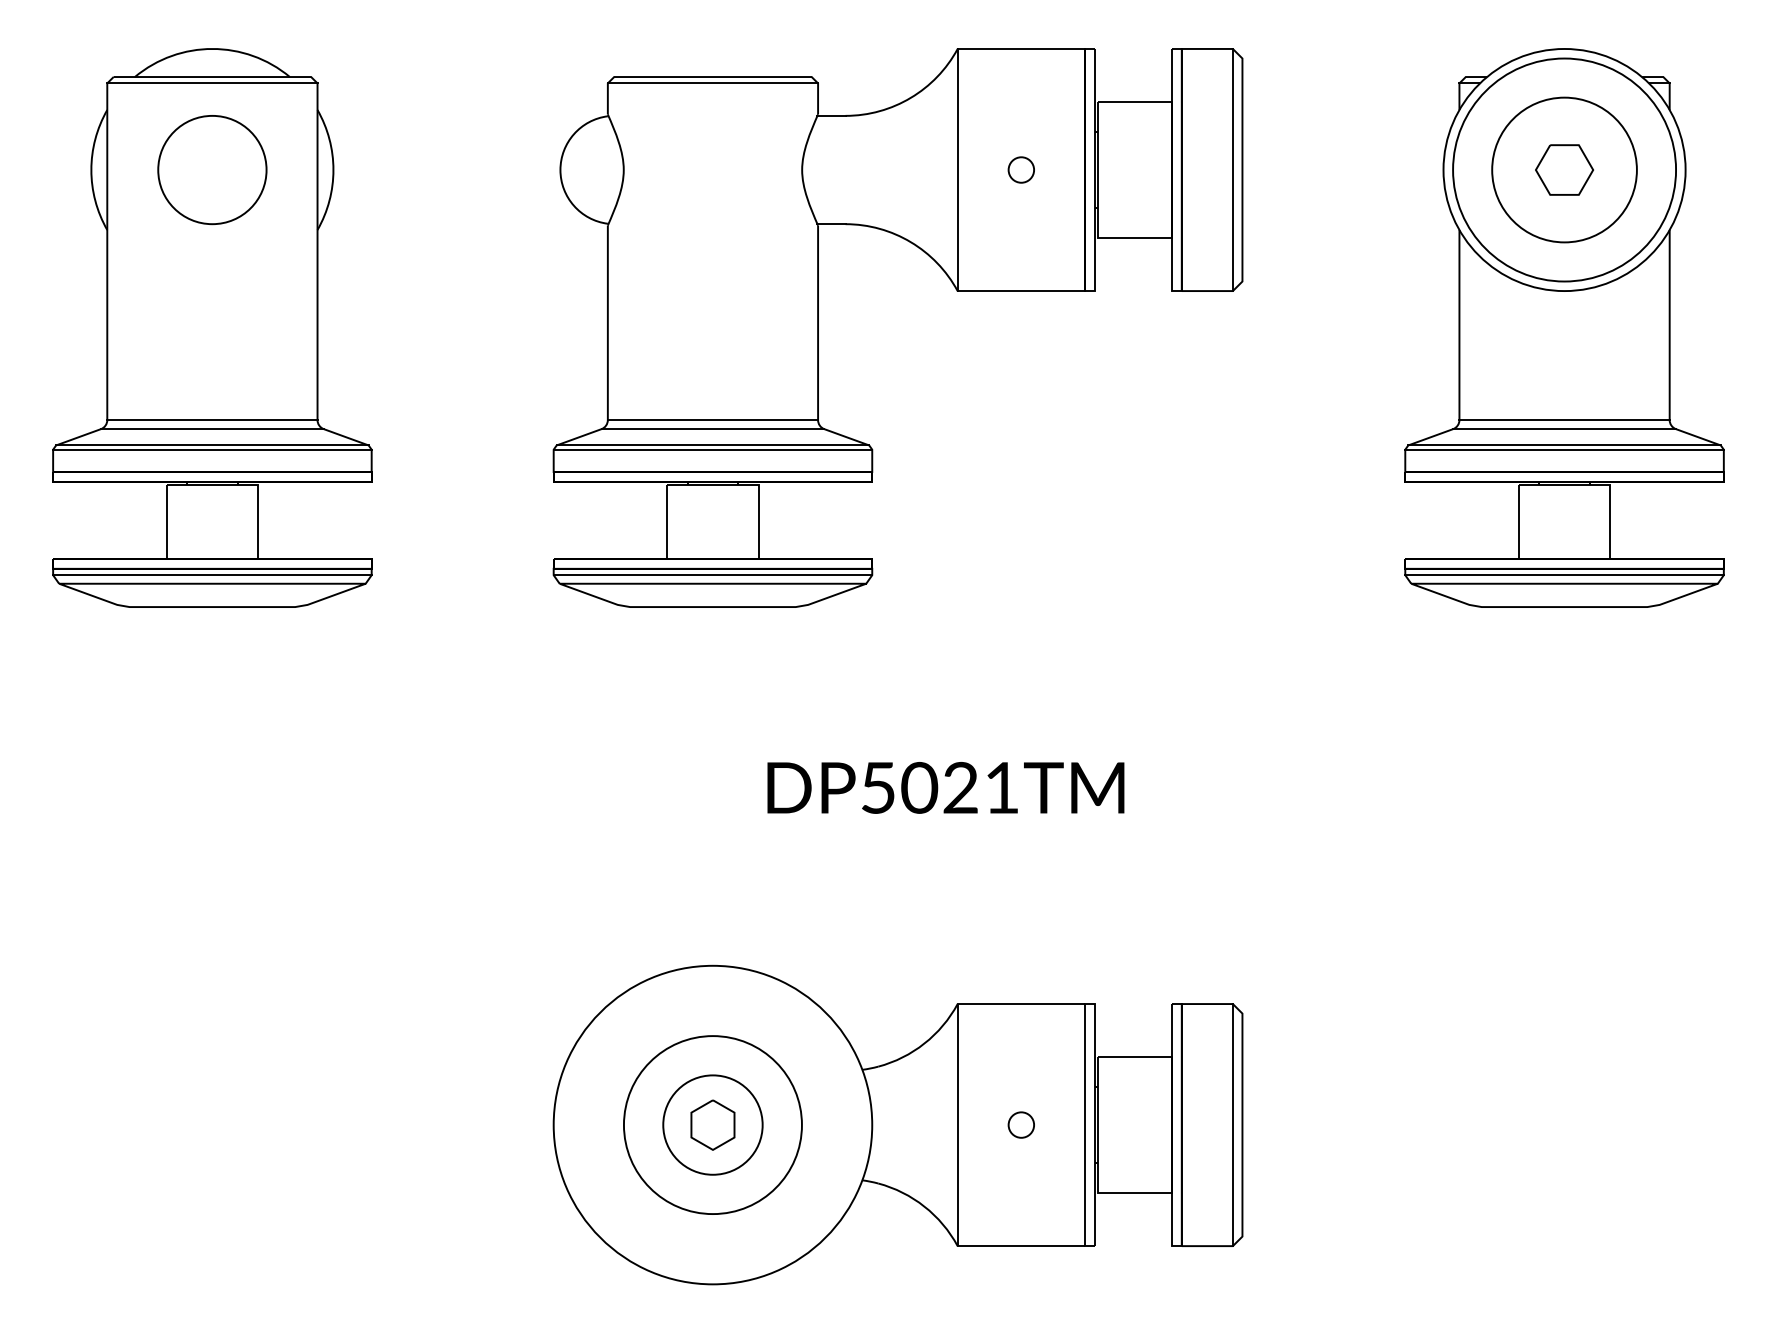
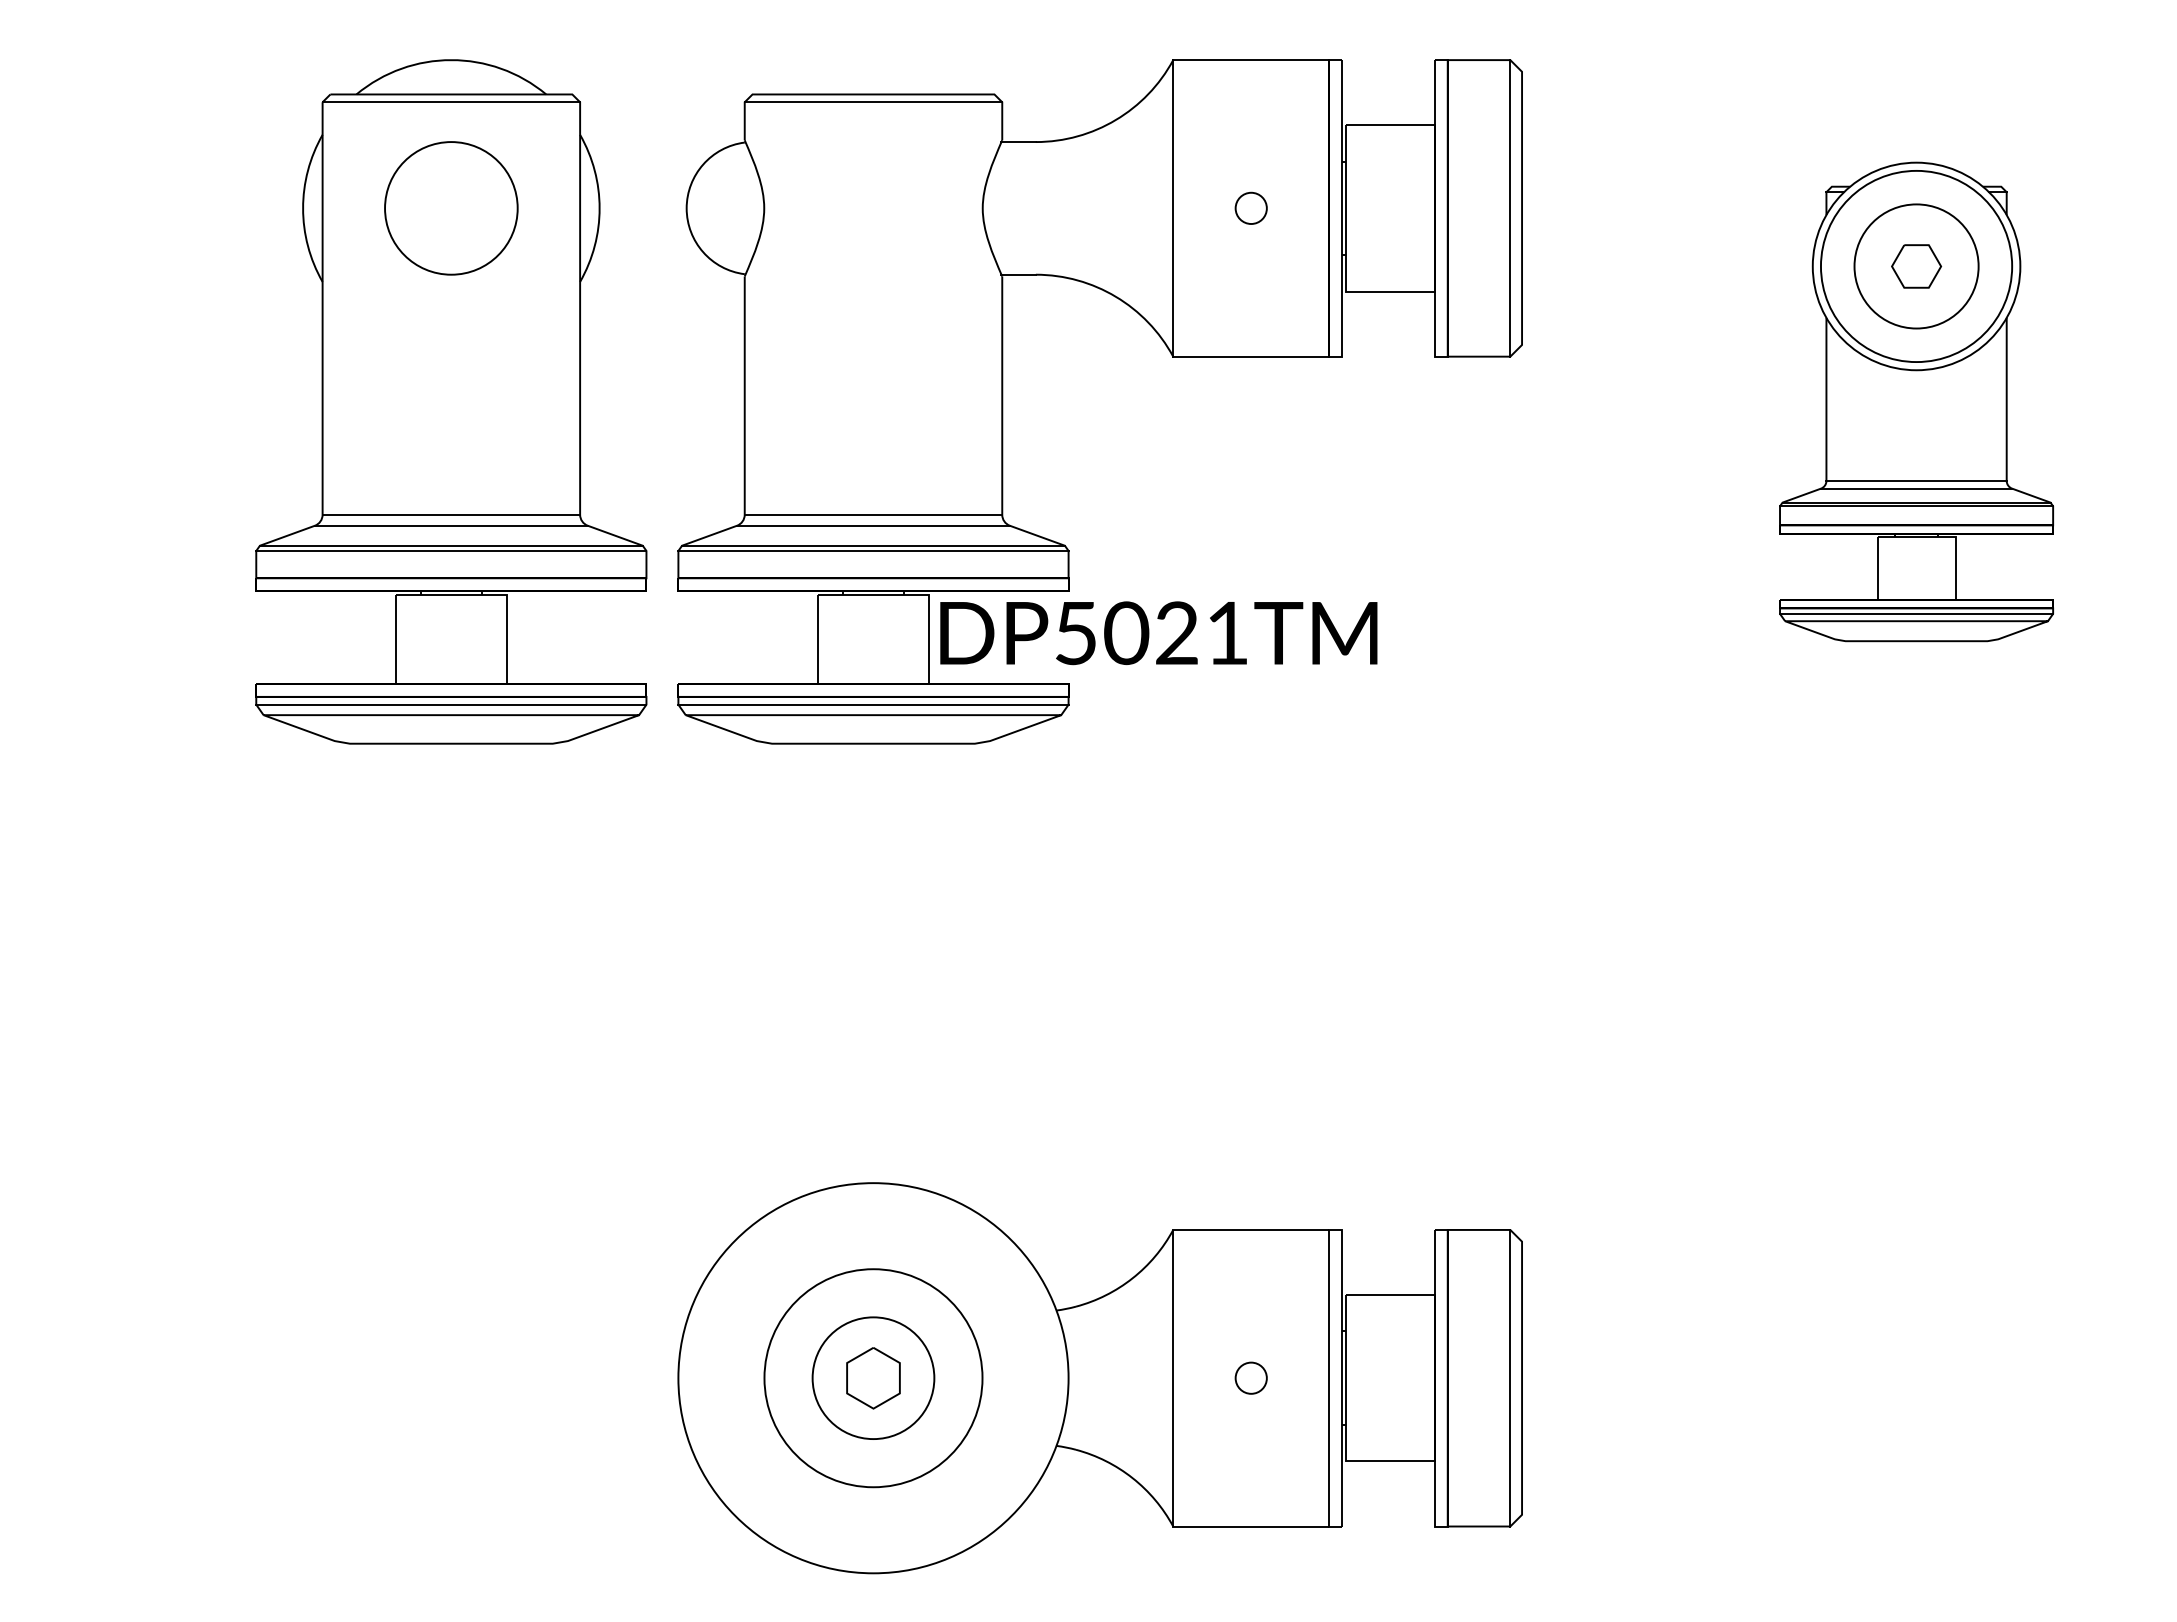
part: (212, 327) -> (451, 401), moved
part: (1564, 327) -> (1916, 401), size x0.7
text: (945, 788) -> (1158, 633), moved

